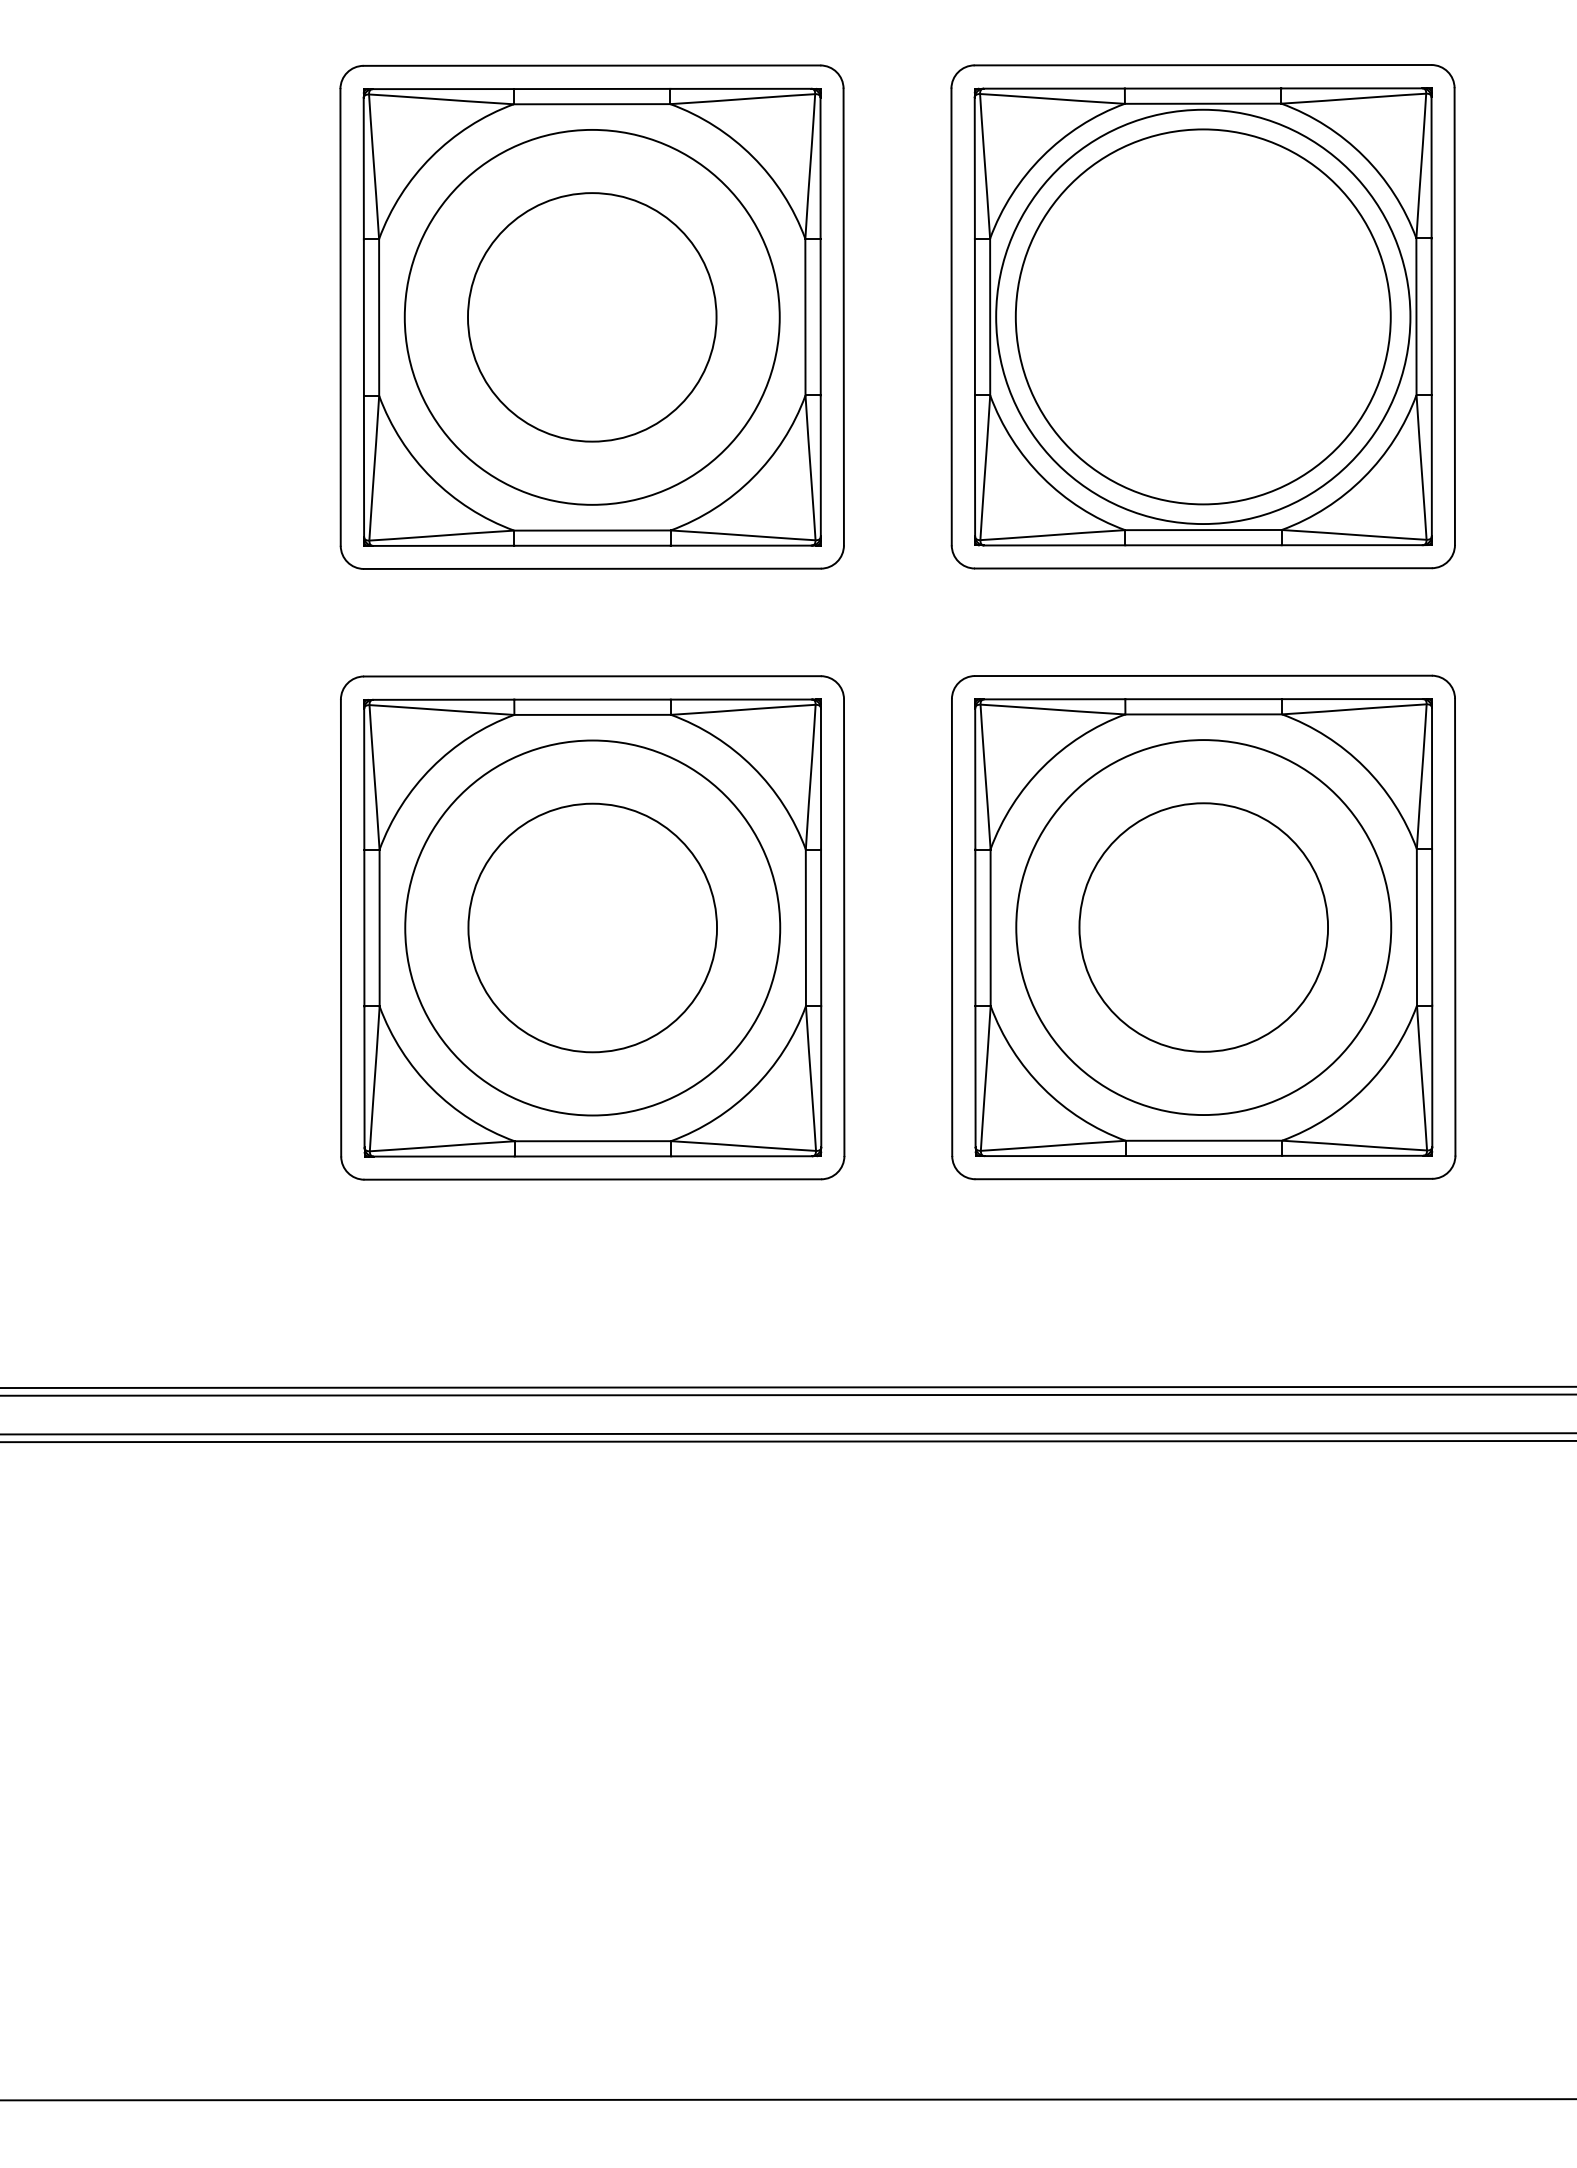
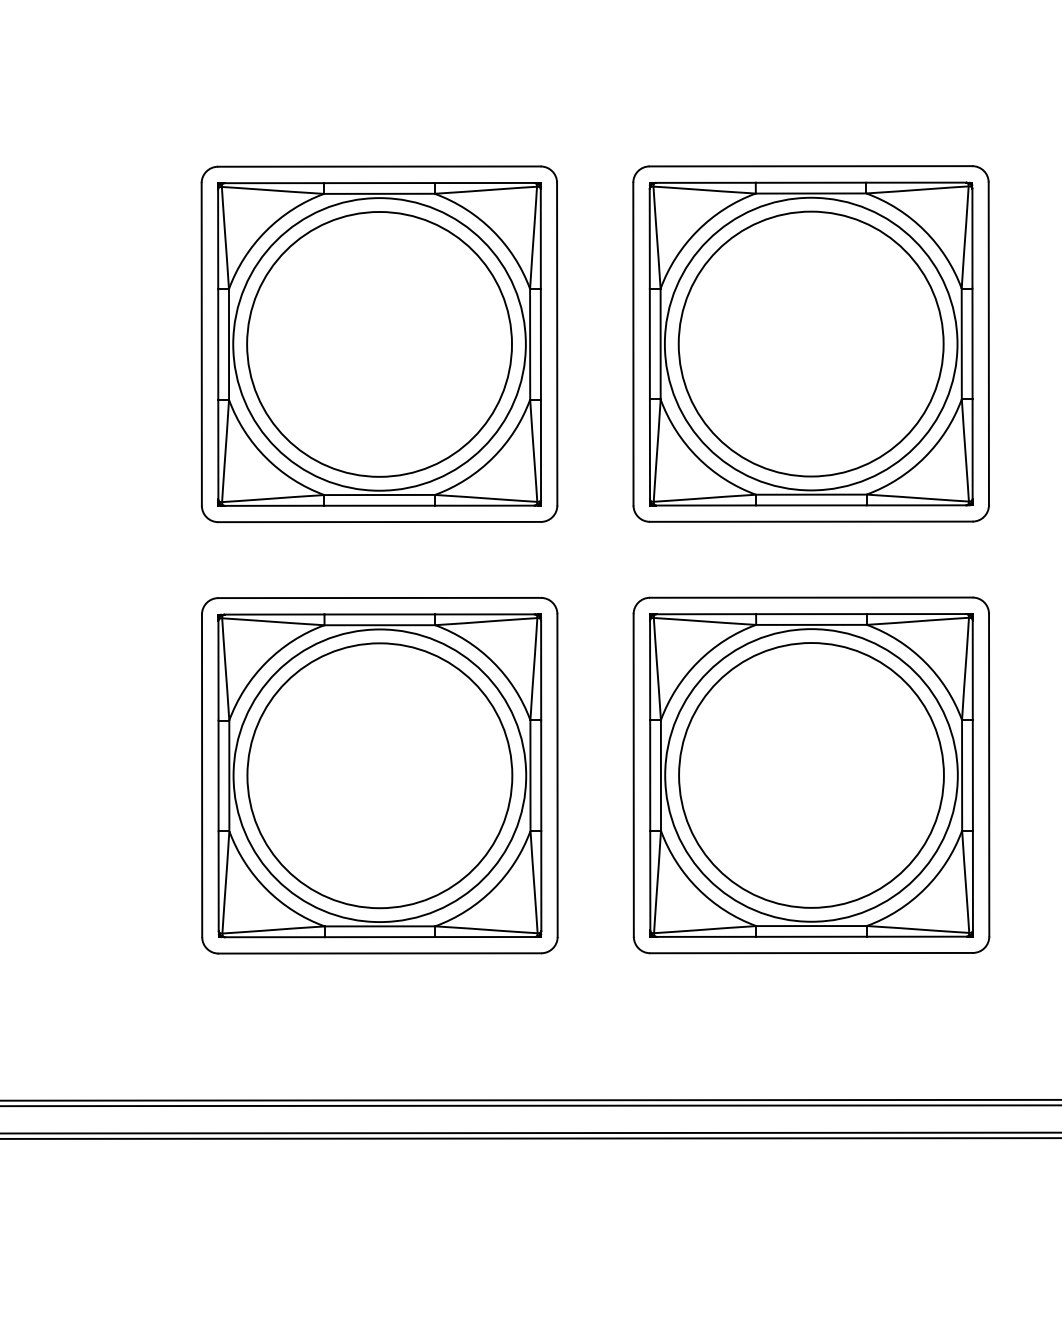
circle: (592, 317) -> (379, 344), size x1.67
circle: (592, 927) -> (379, 775), size x1.67
circle: (1203, 927) -> (811, 775), size x1.67

